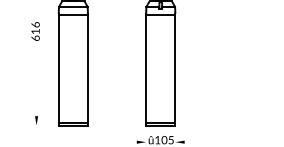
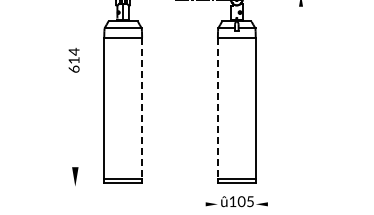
text: (35, 24) -> (74, 51), 616 -> 614
line: (88, 68) -> (142, 108), solid -> dashed
line: (145, 68) -> (217, 108), solid -> dashed
part: (36, 120) -> (75, 175), size x1.6

